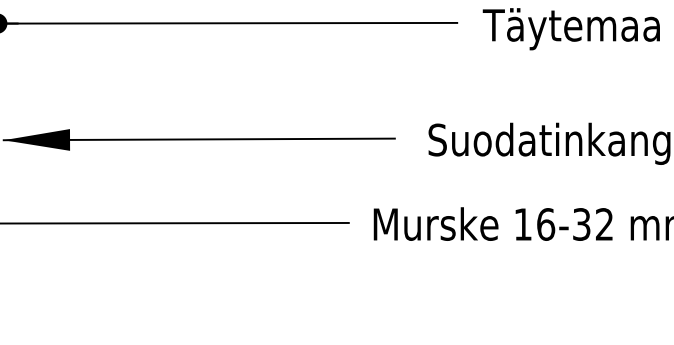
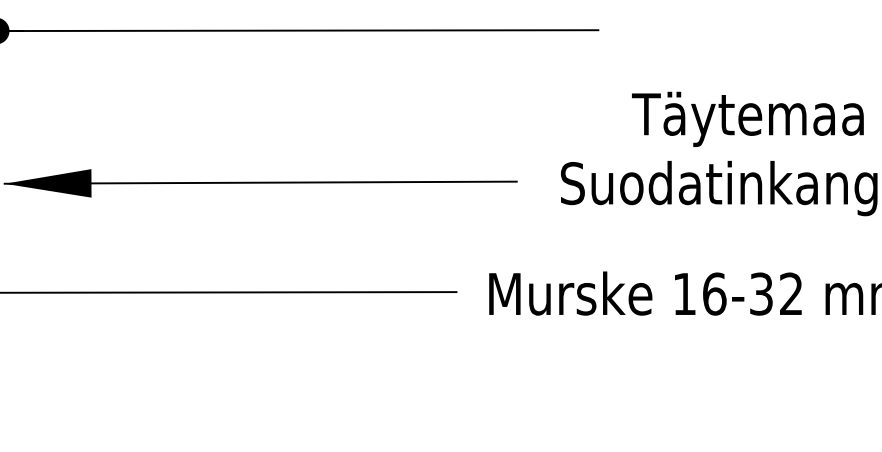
text: (571, 28) -> (747, 118), moved

